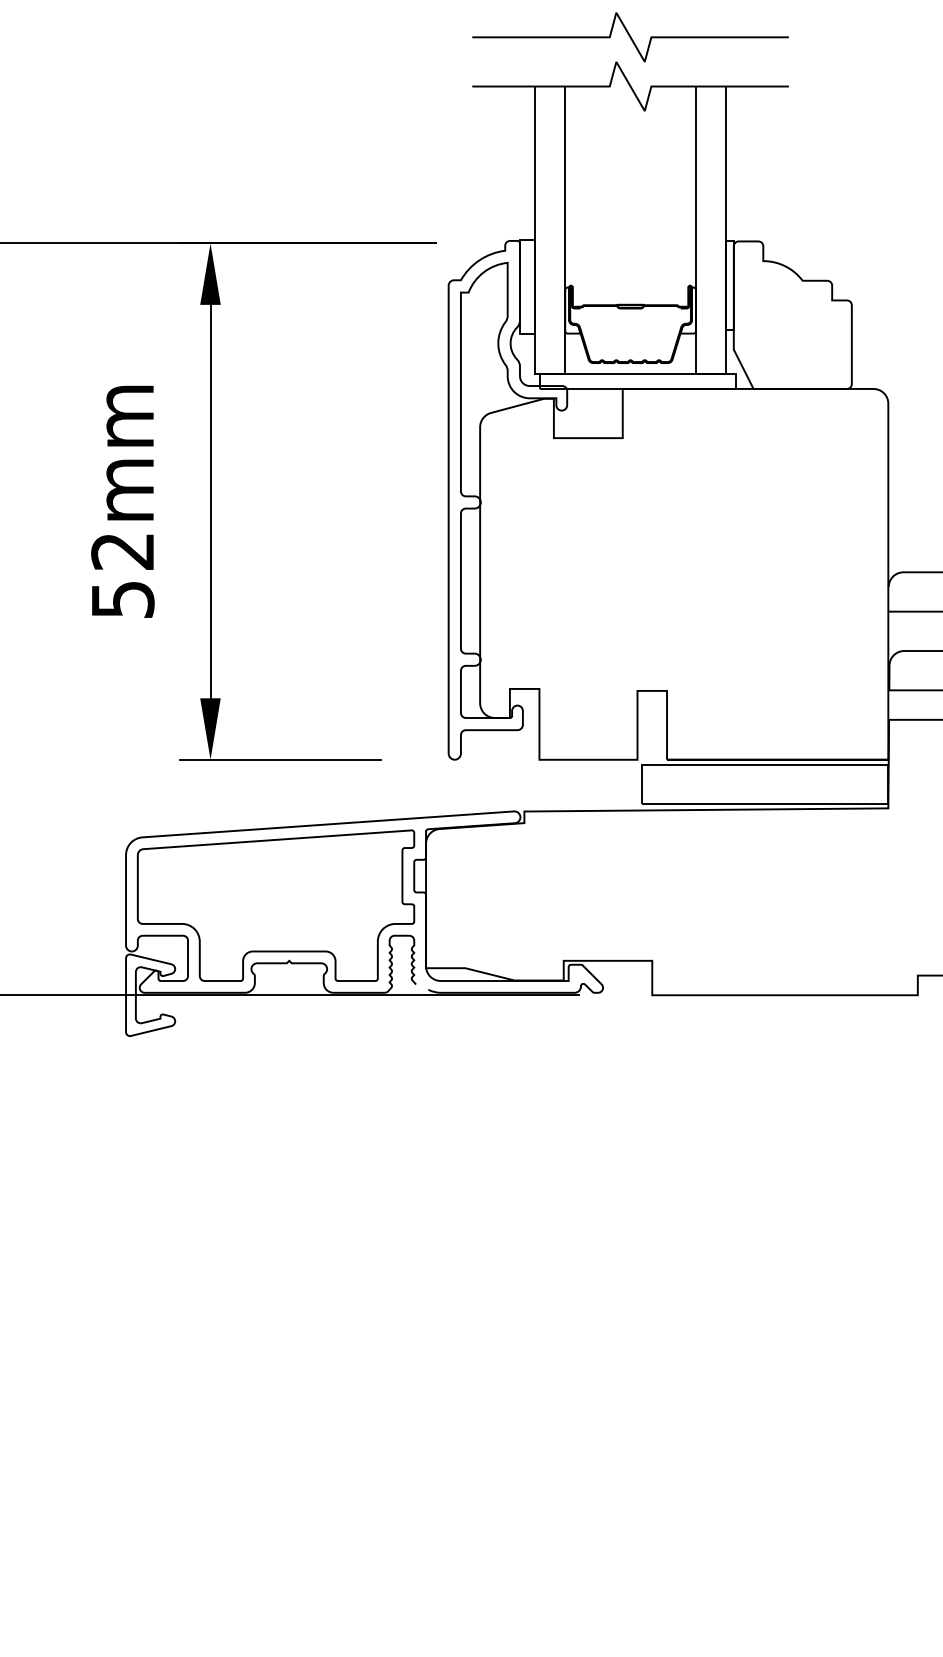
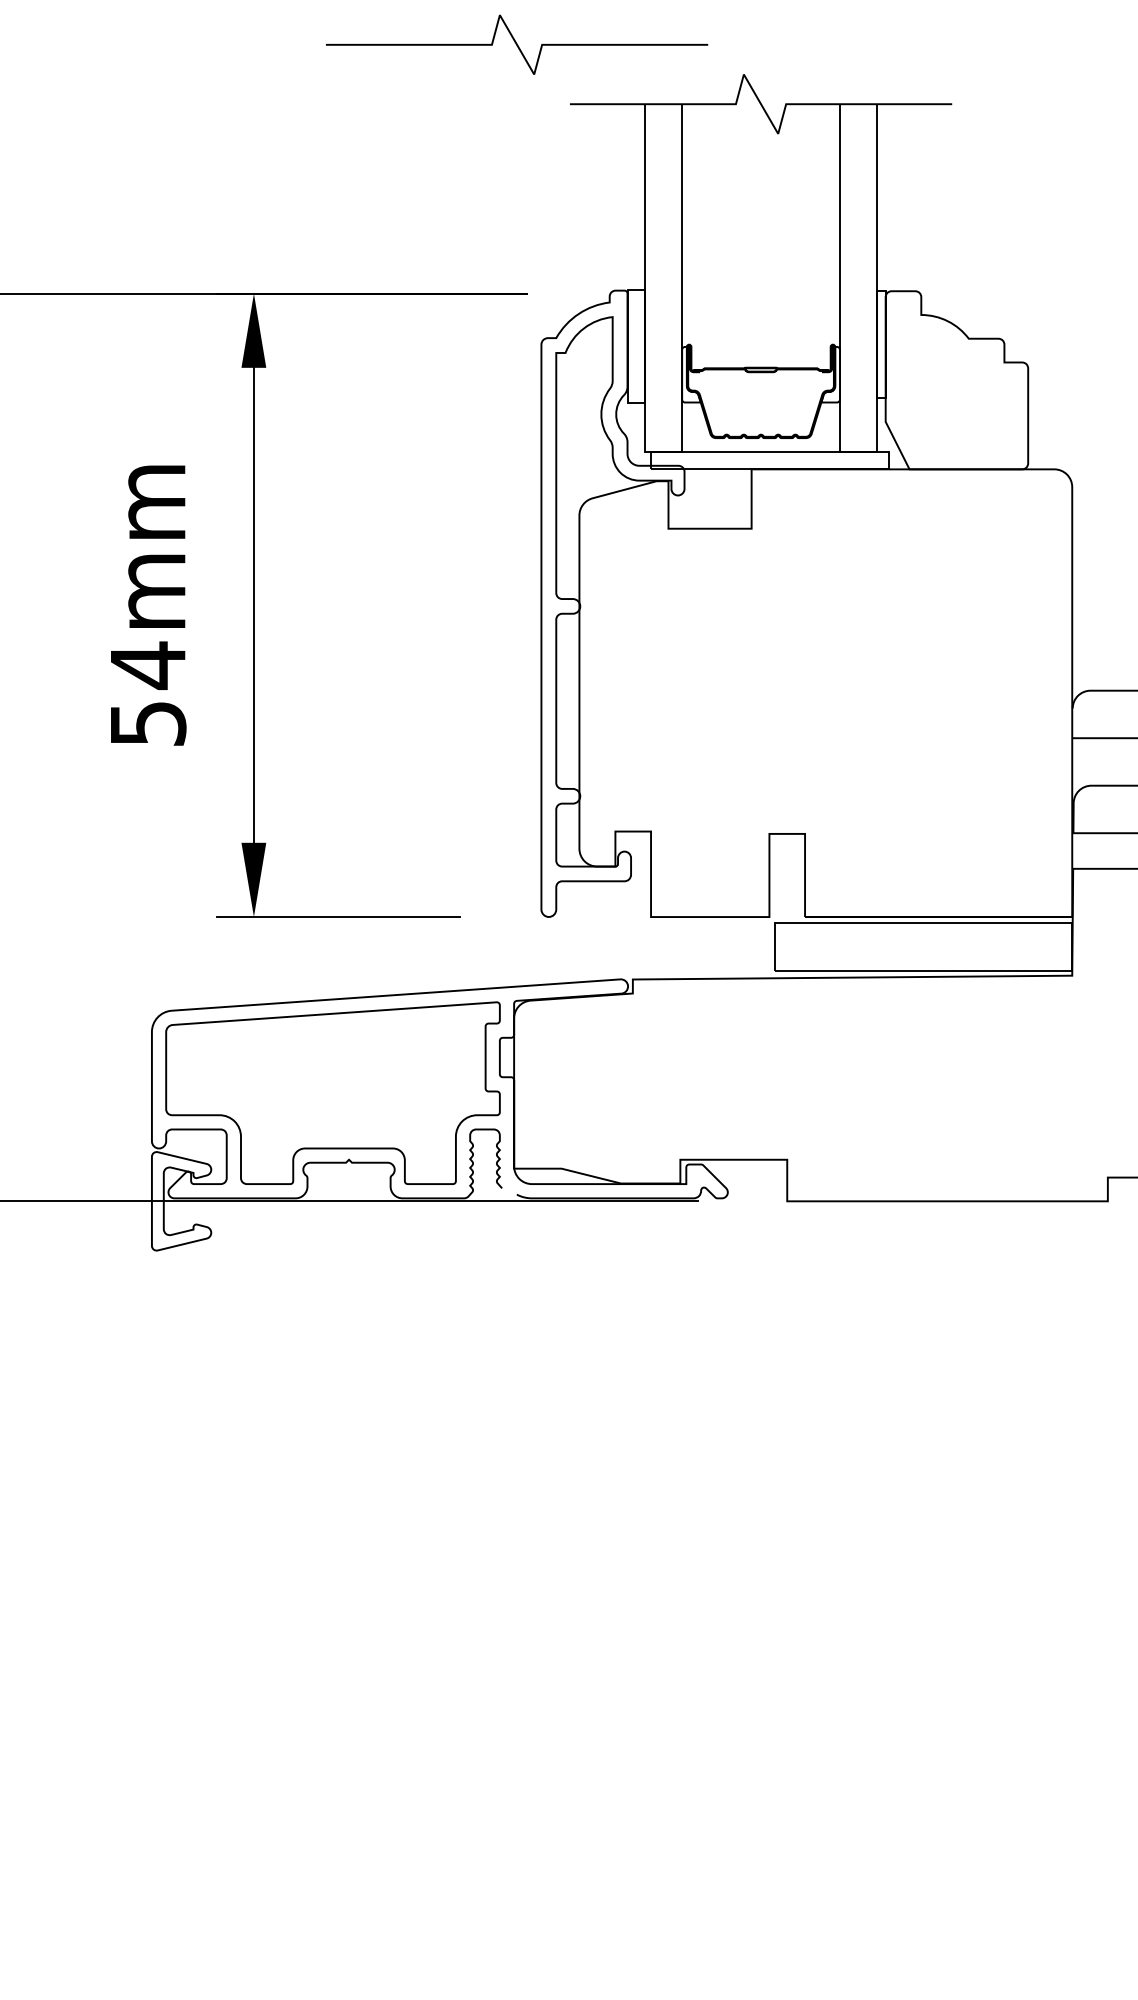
curve: (630, 37) -> (517, 44), moved
text: (122, 551) -> (147, 665), 52mm -> 54mm

